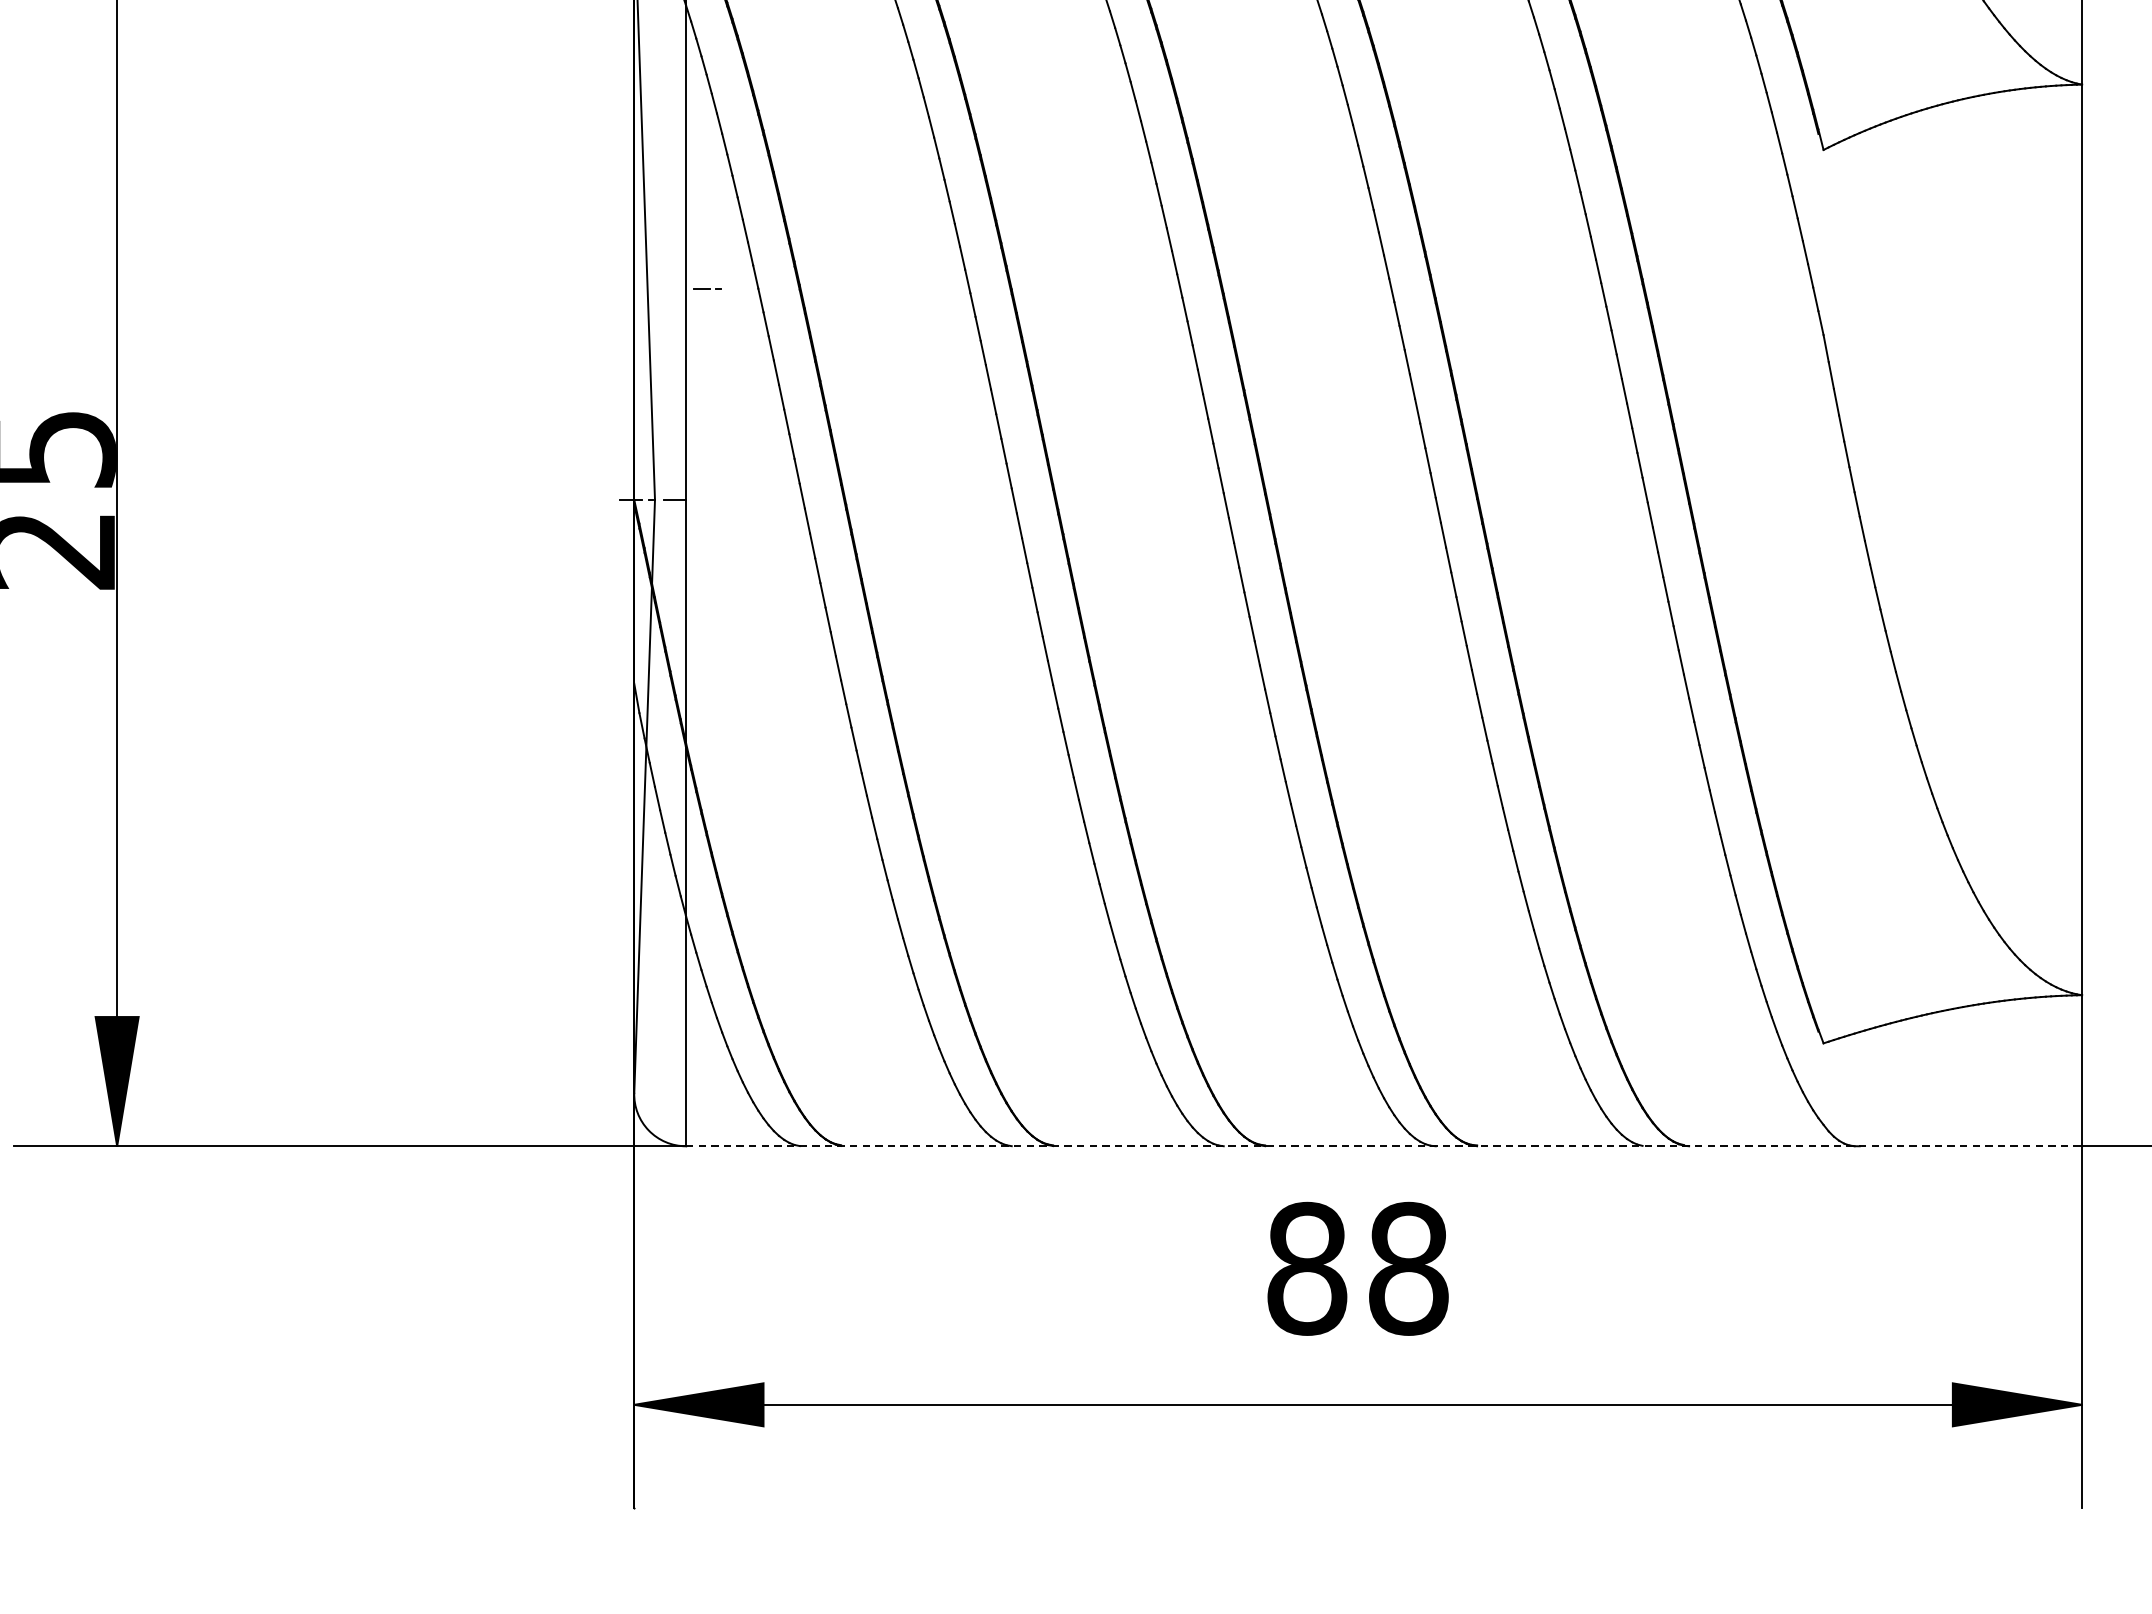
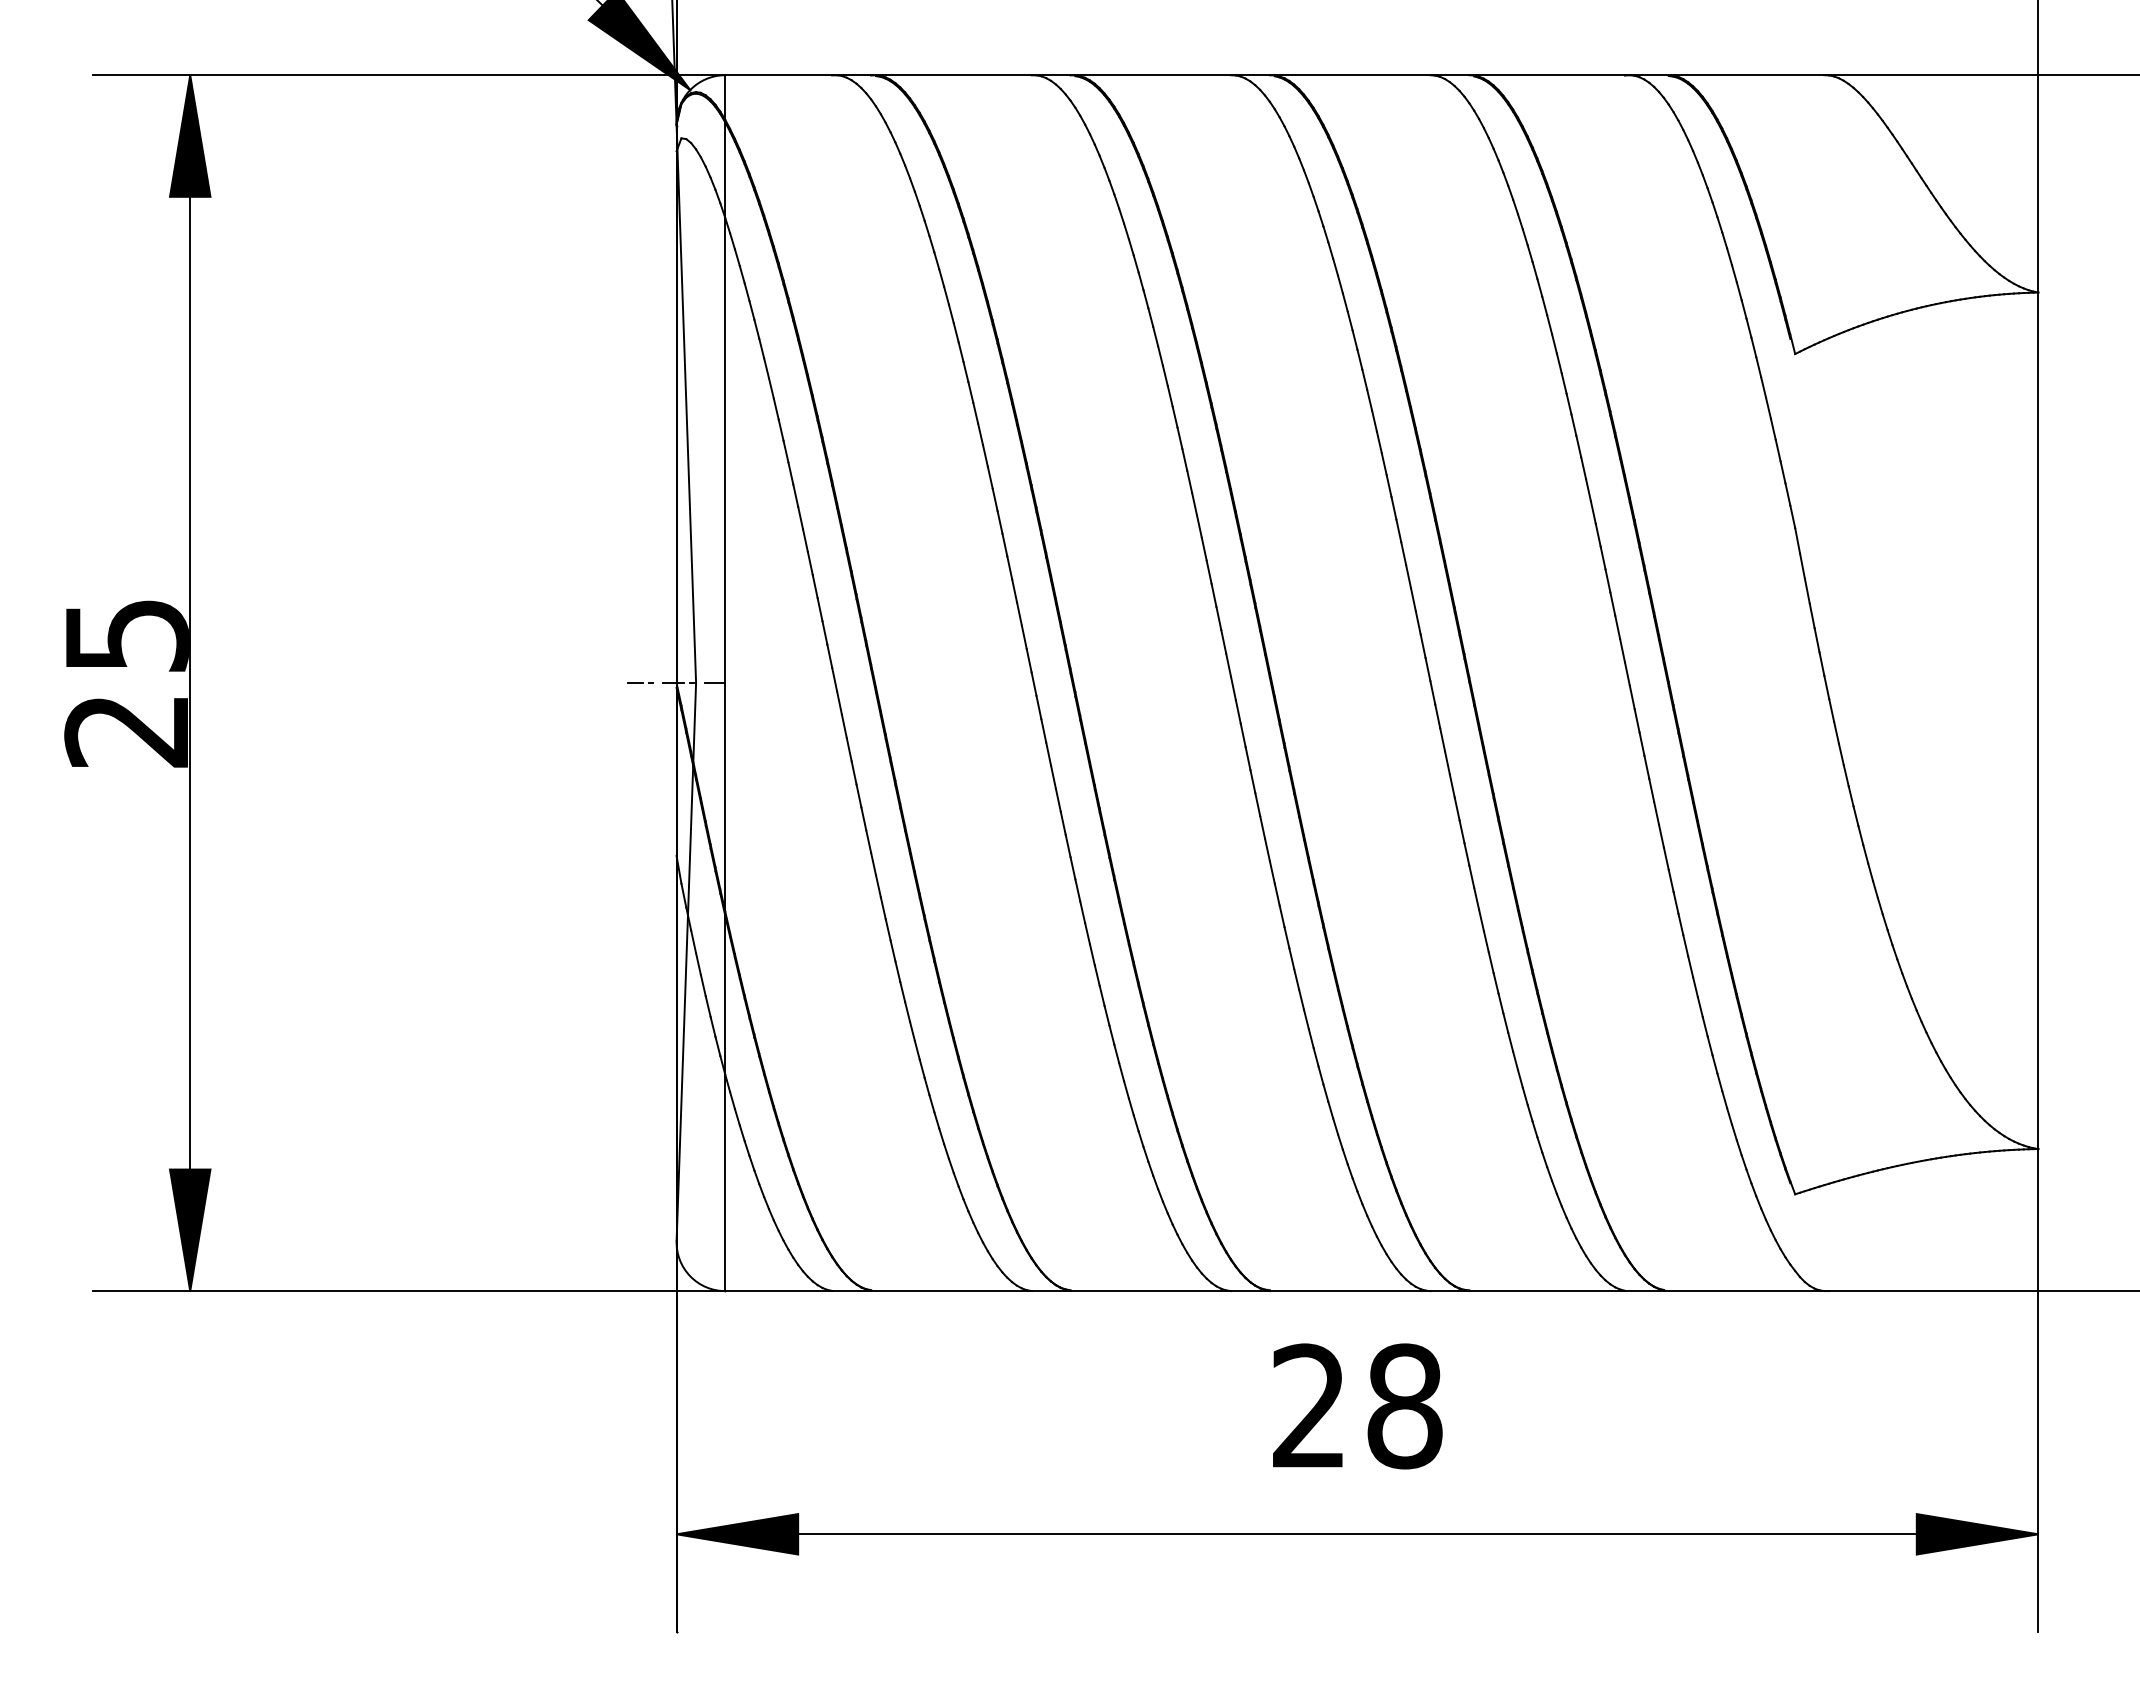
line: (707, 288) -> (640, 682), moved
line: (1383, 1146) -> (1381, 1291), dashed -> solid
text: (1307, 1268) -> (1309, 1406), 88 -> 28

